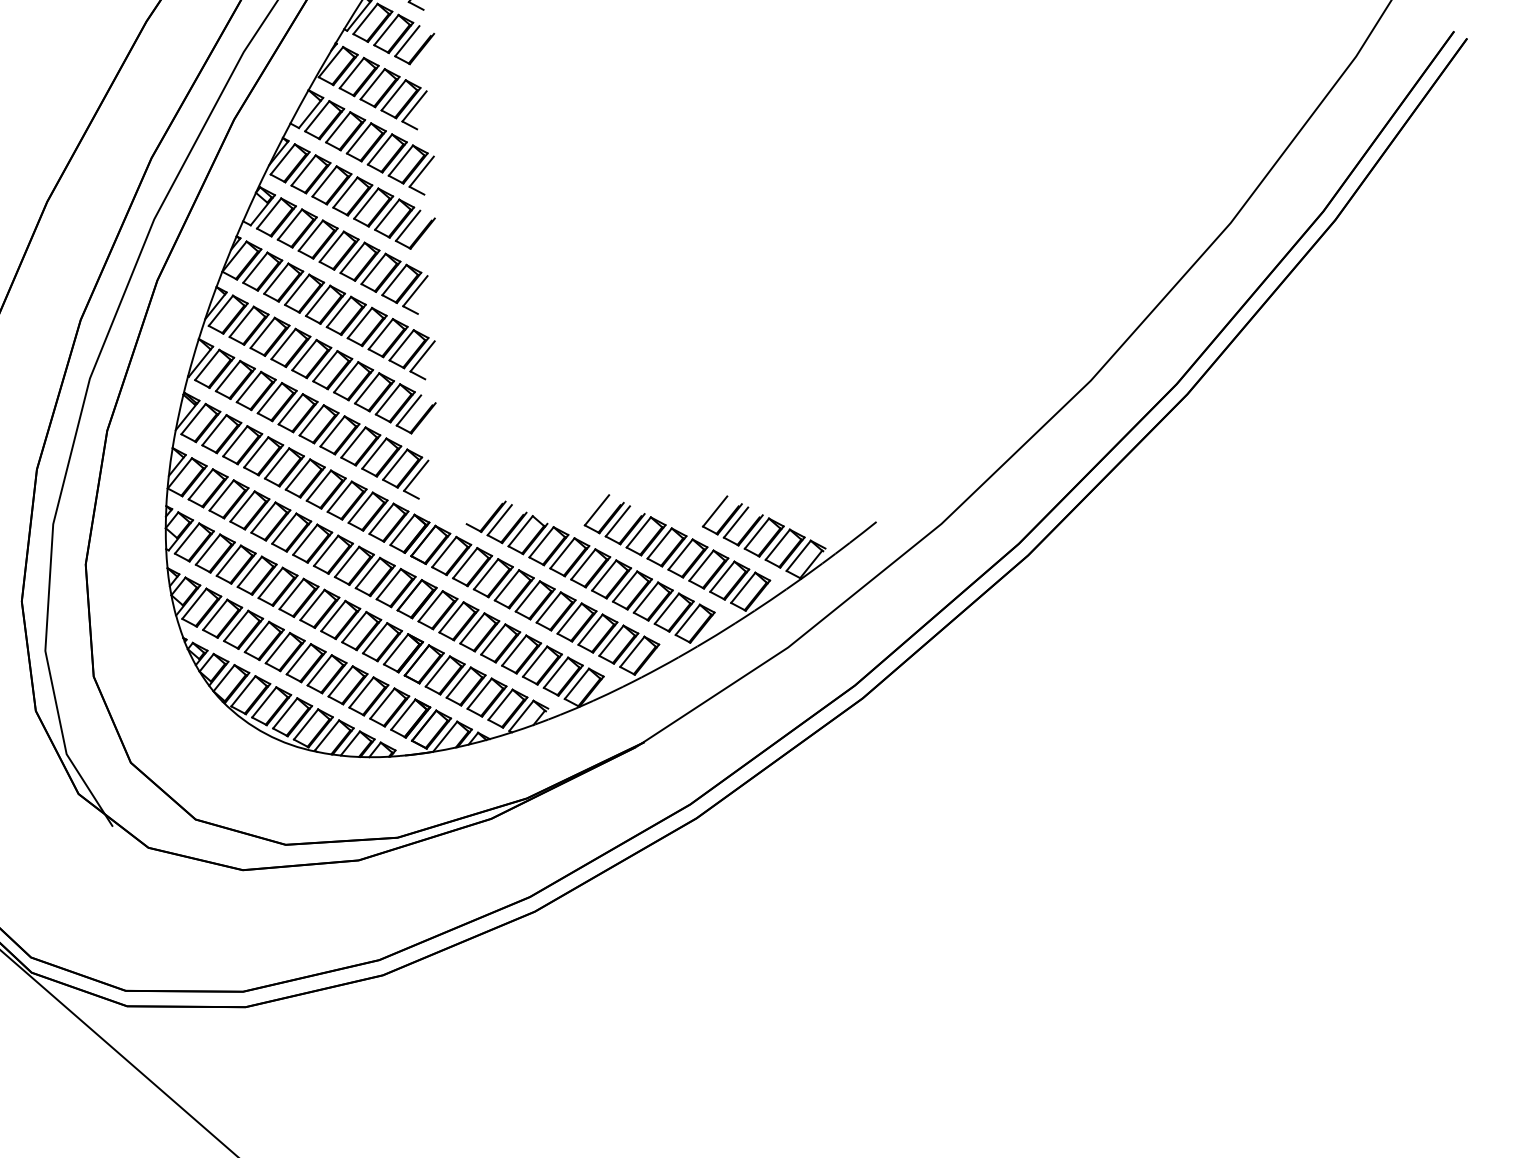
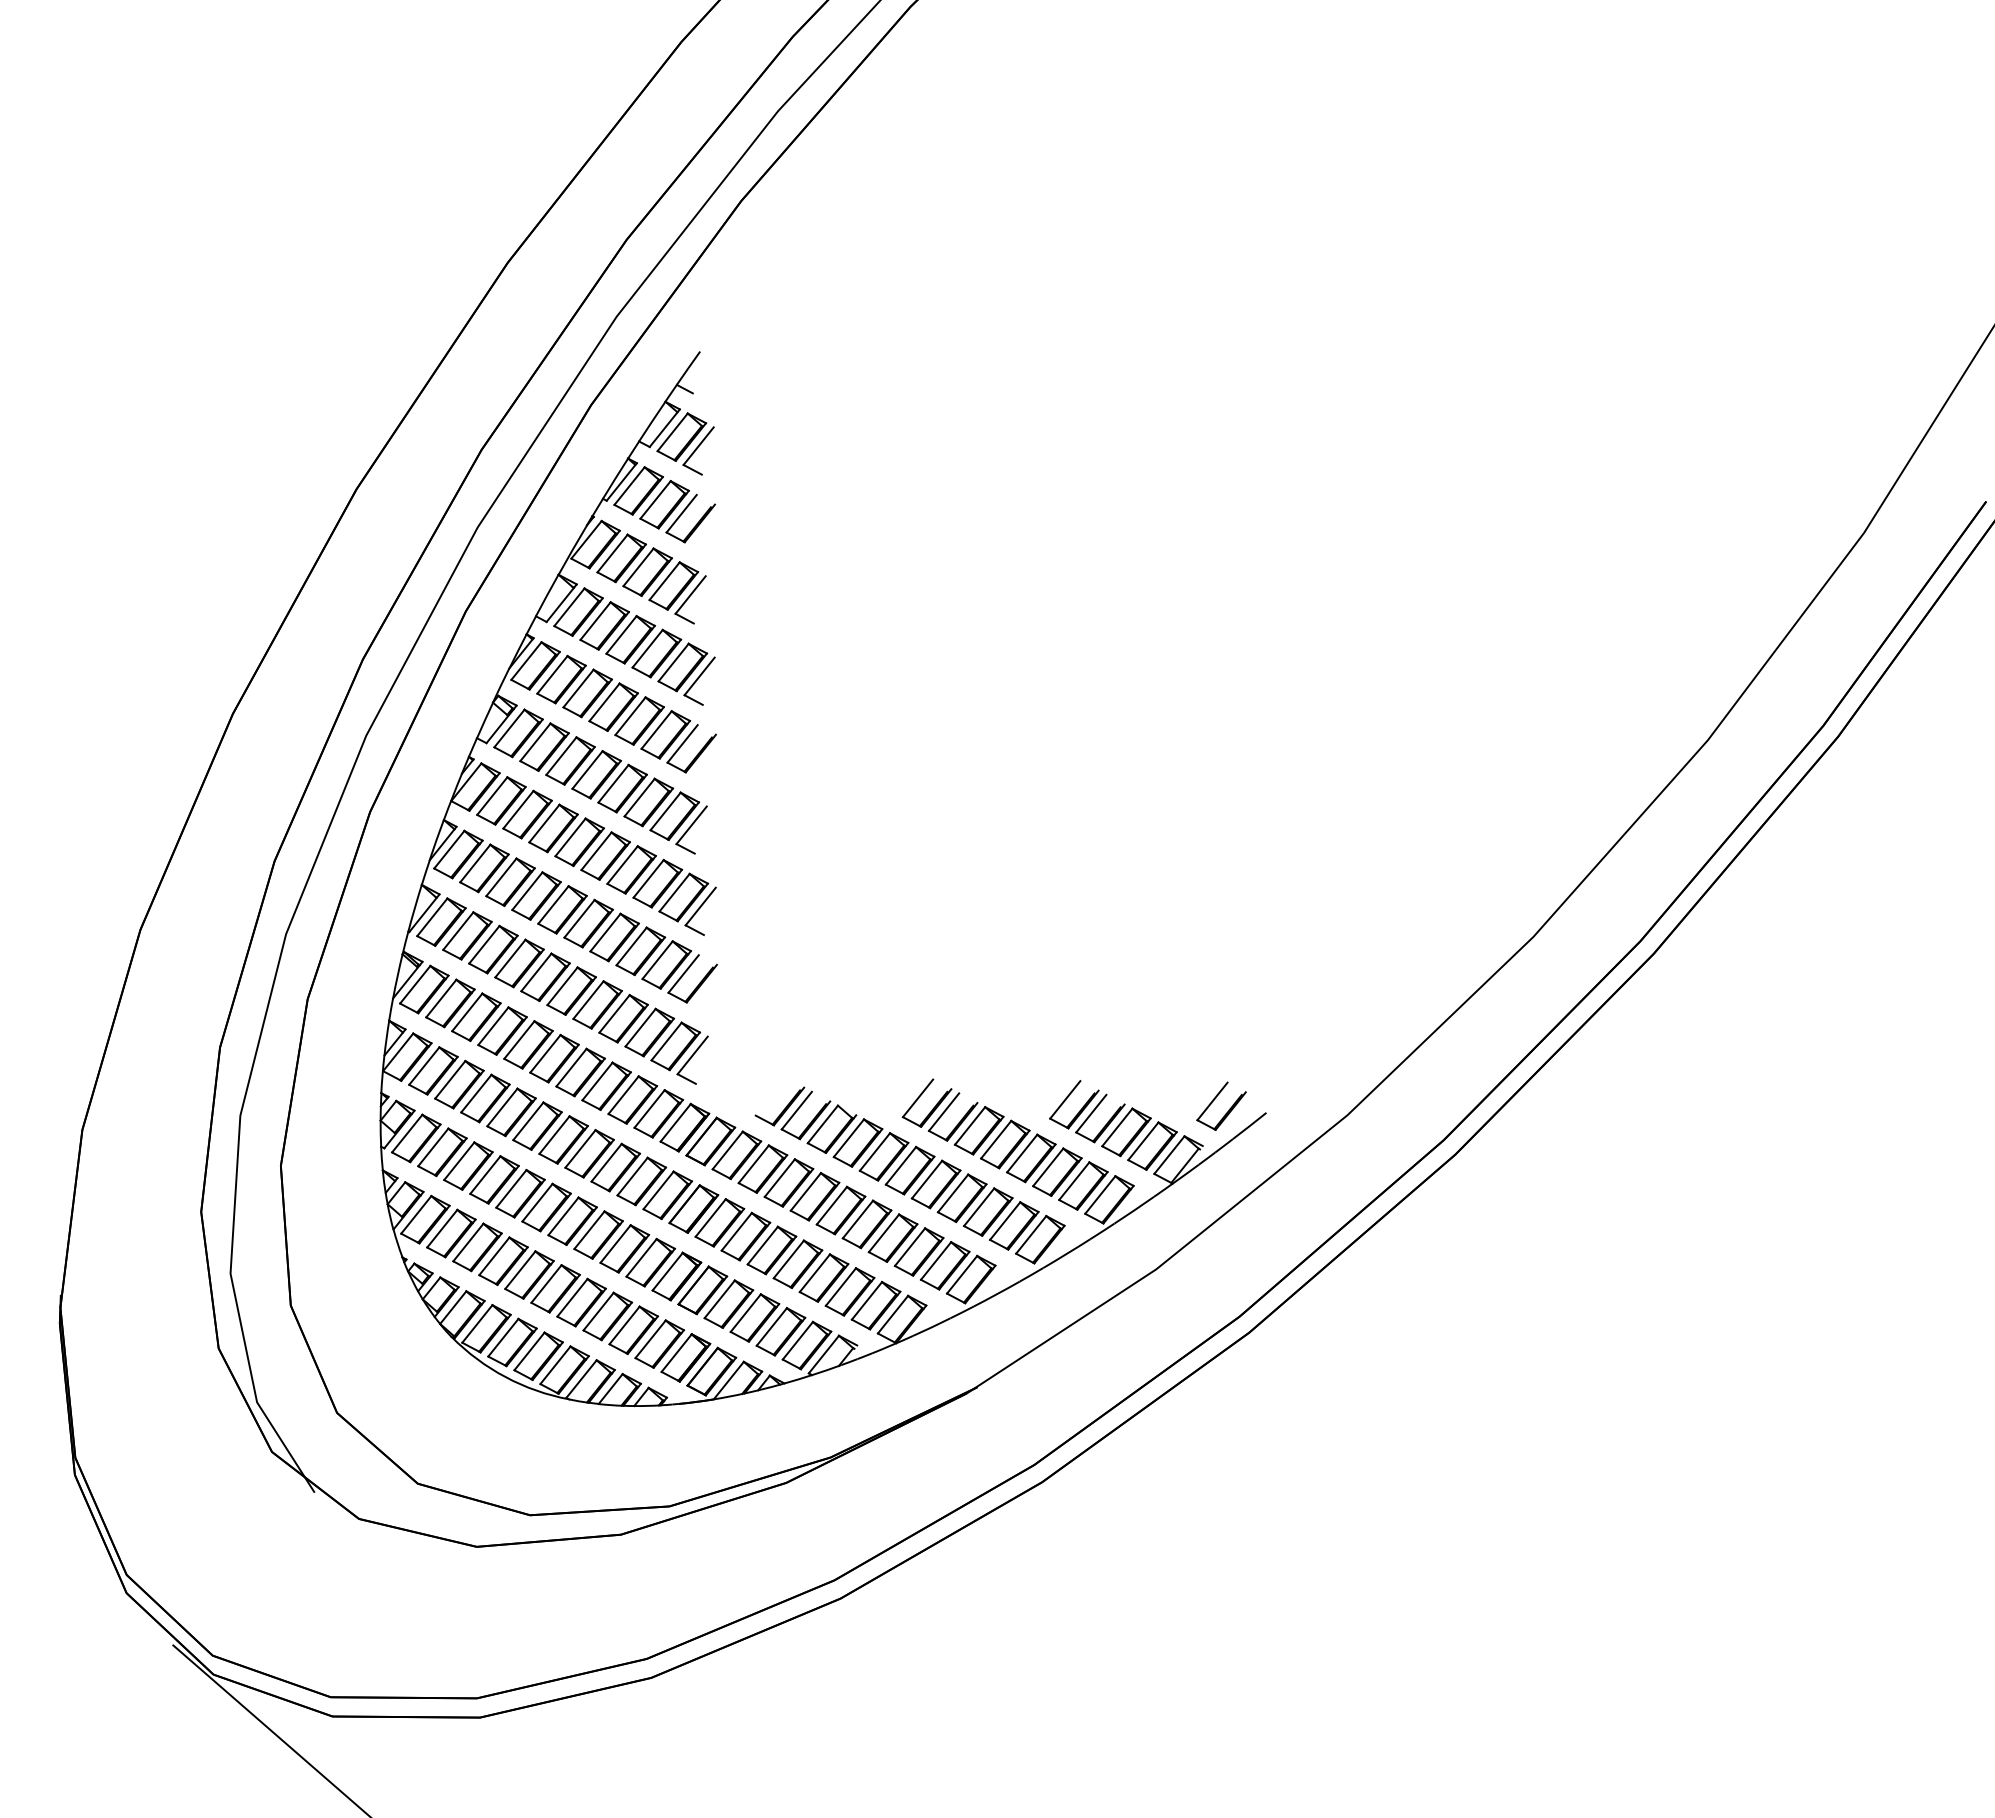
part: (846, 519) -> (1228, 1109), added

